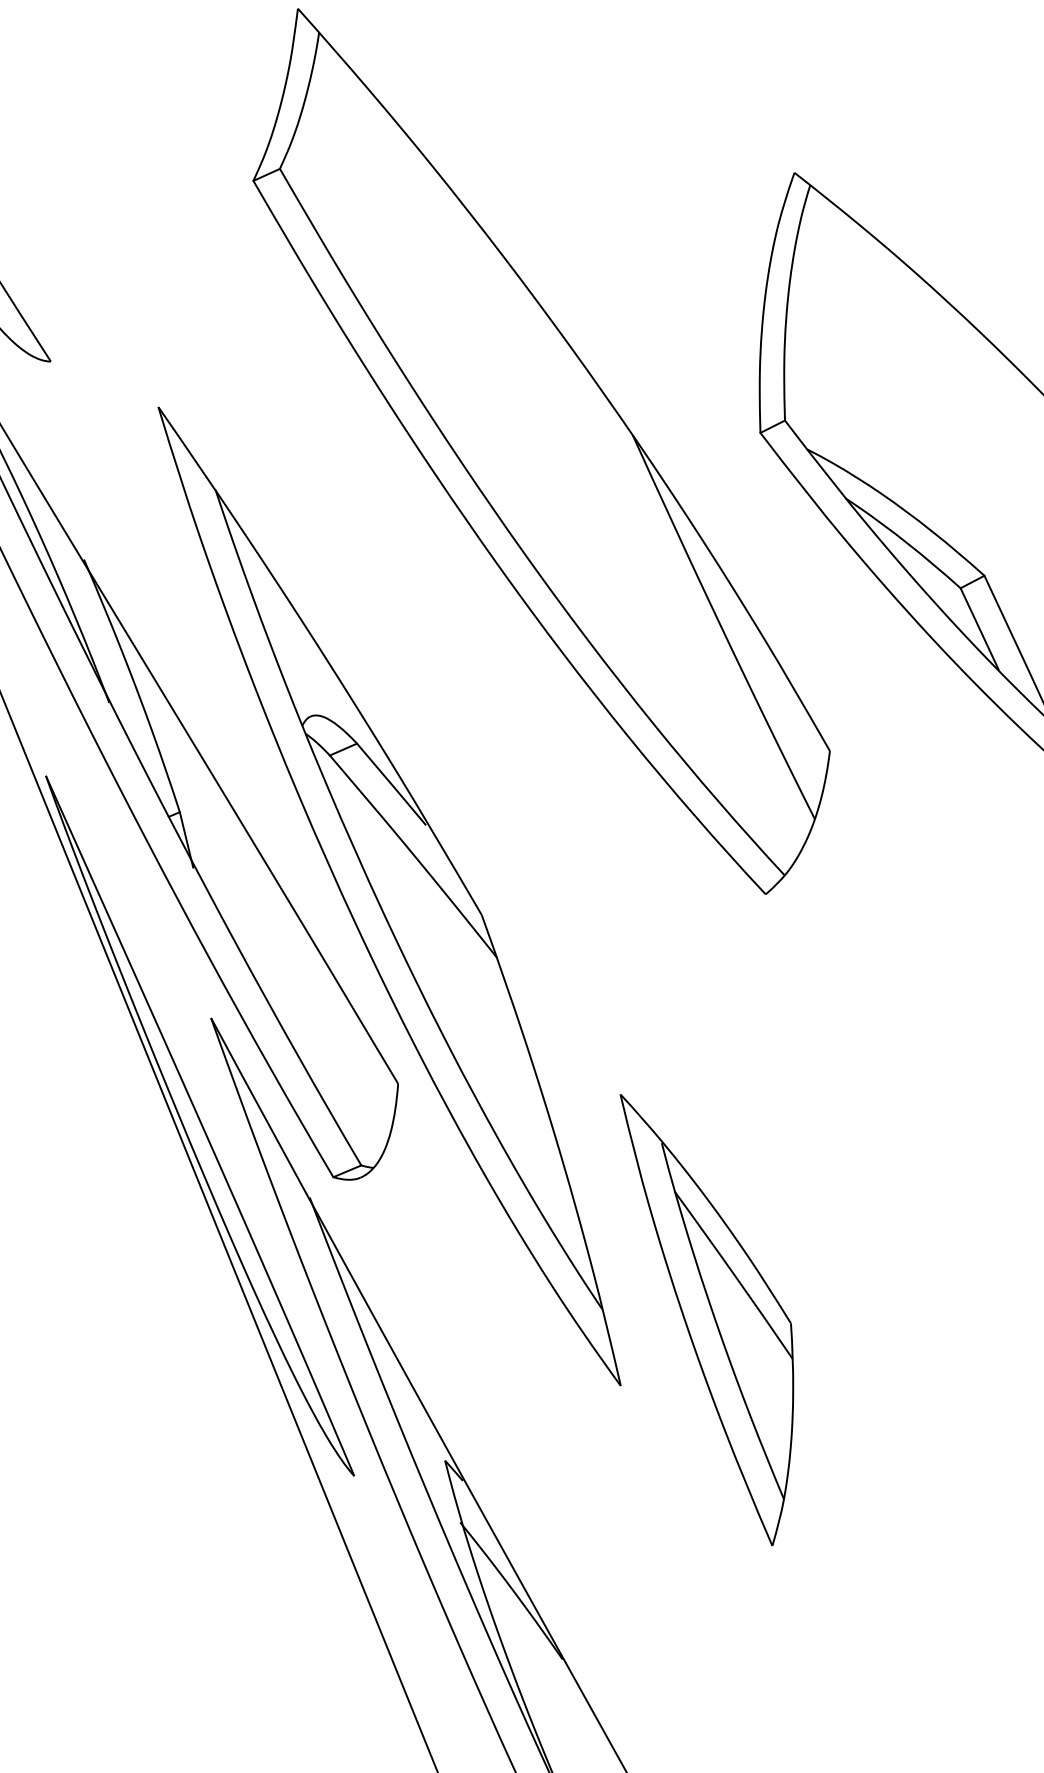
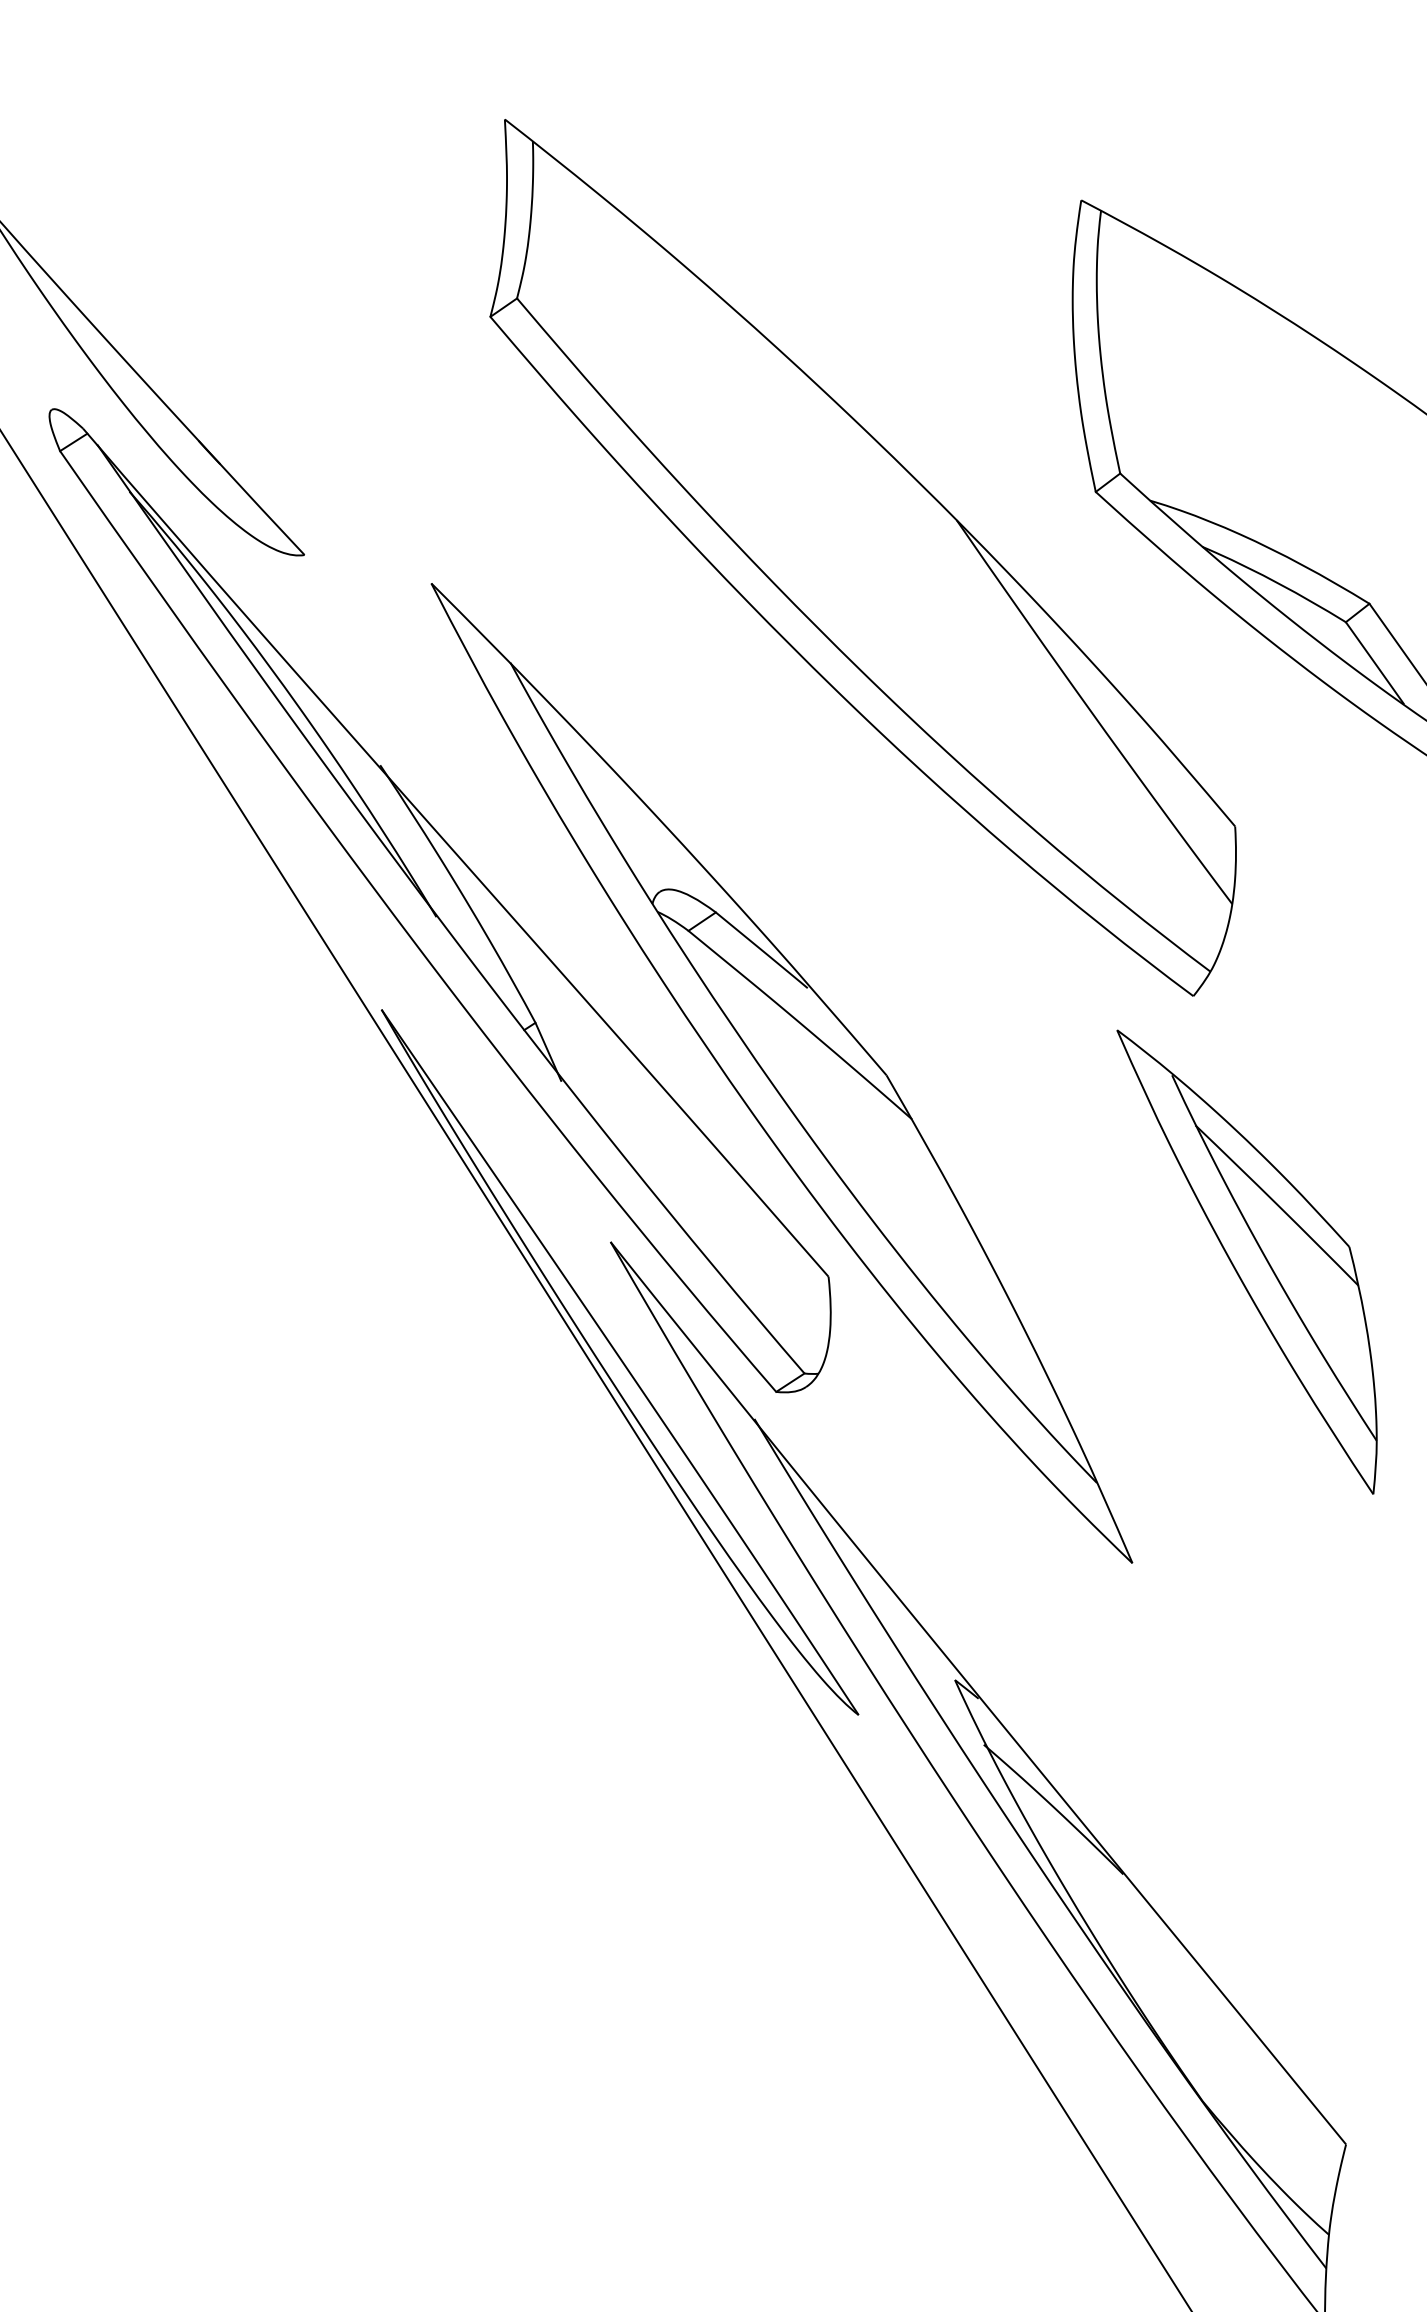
part: (697, 1319) -> (1246, 1261), moved

